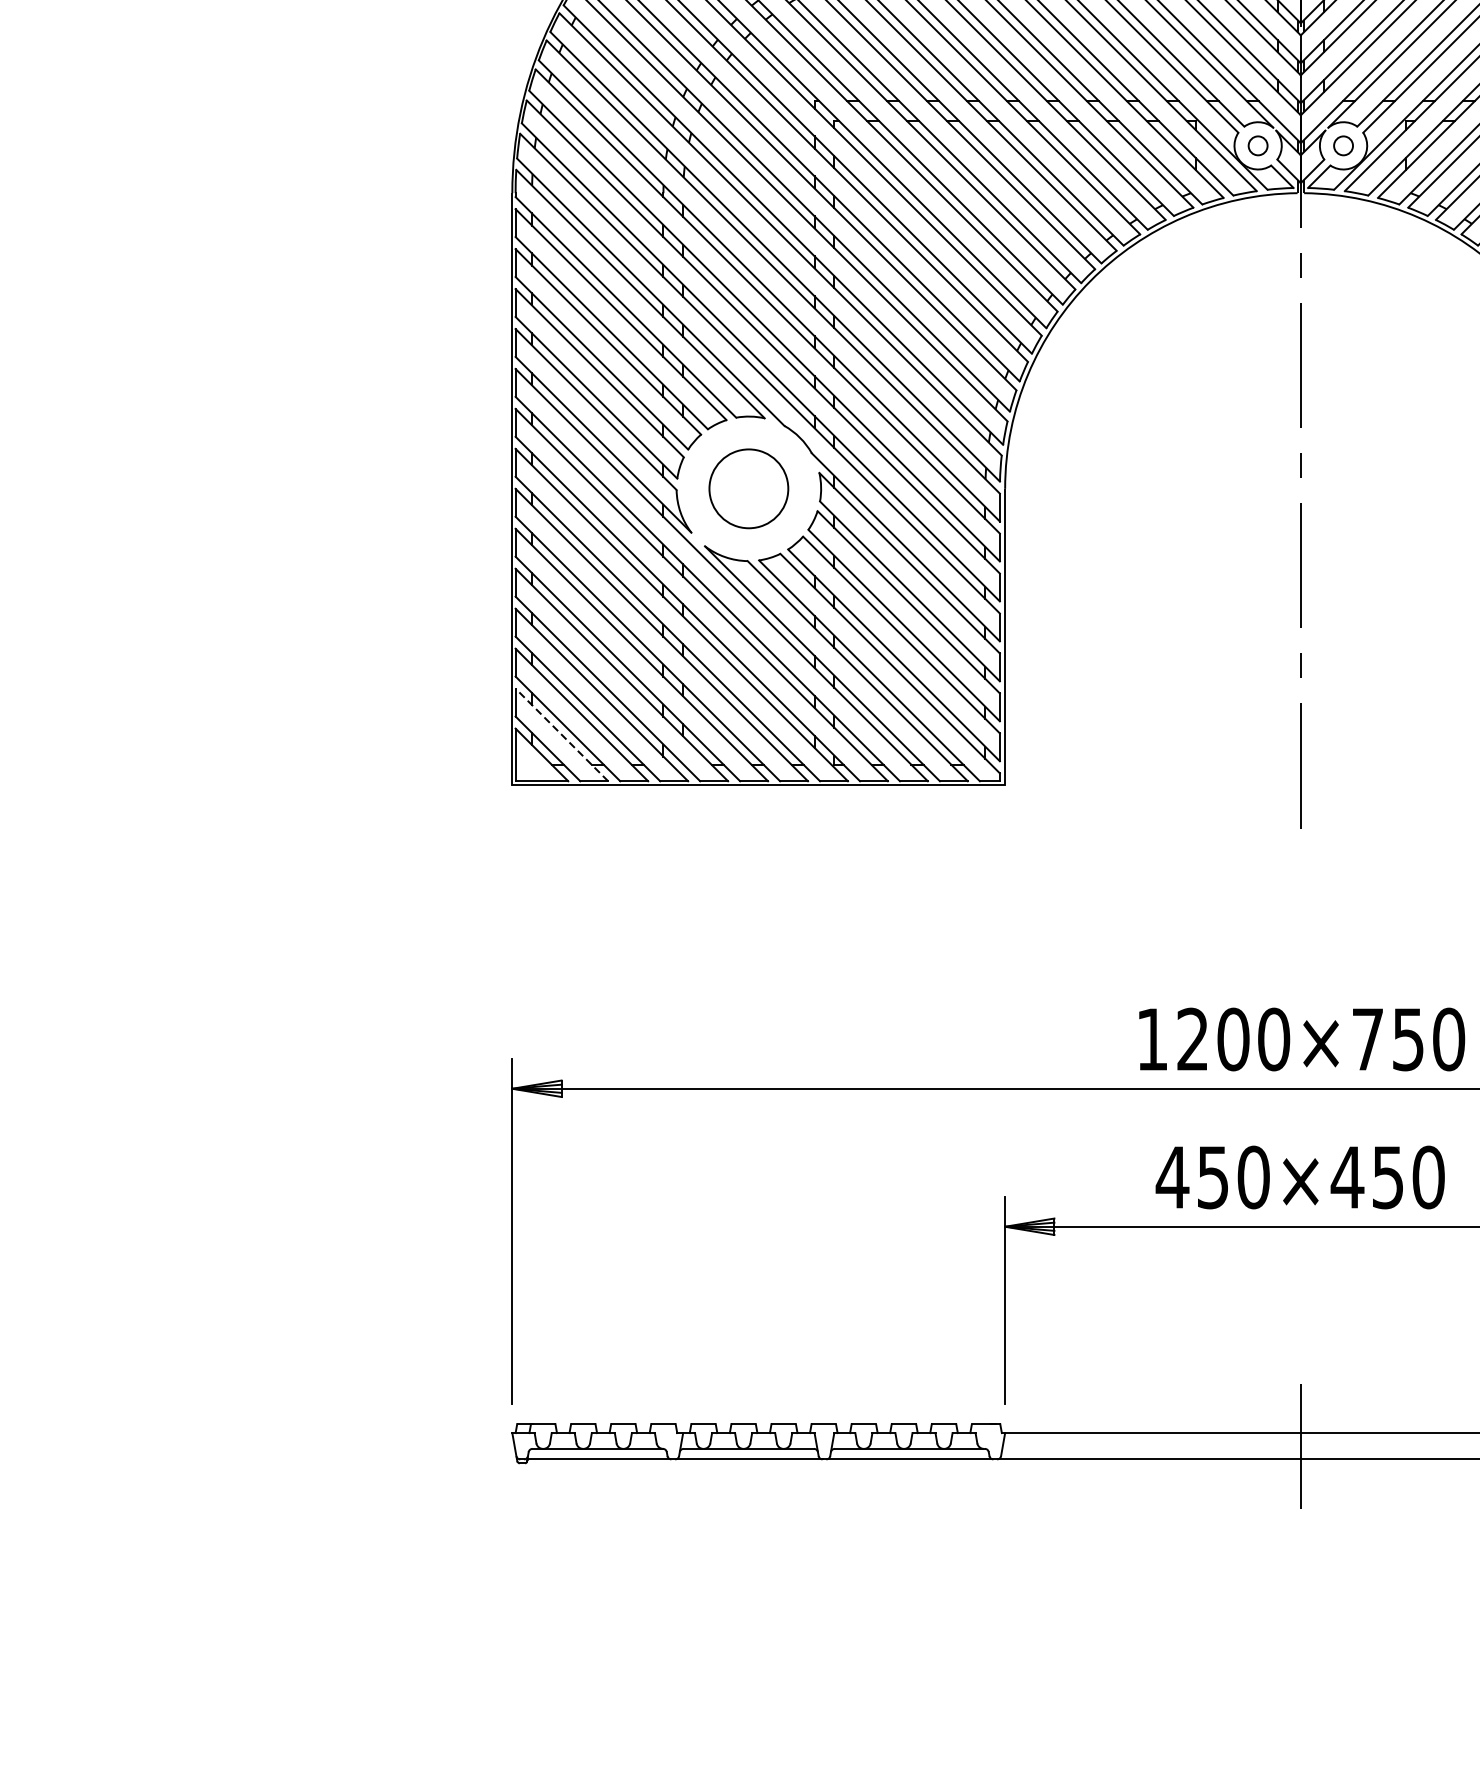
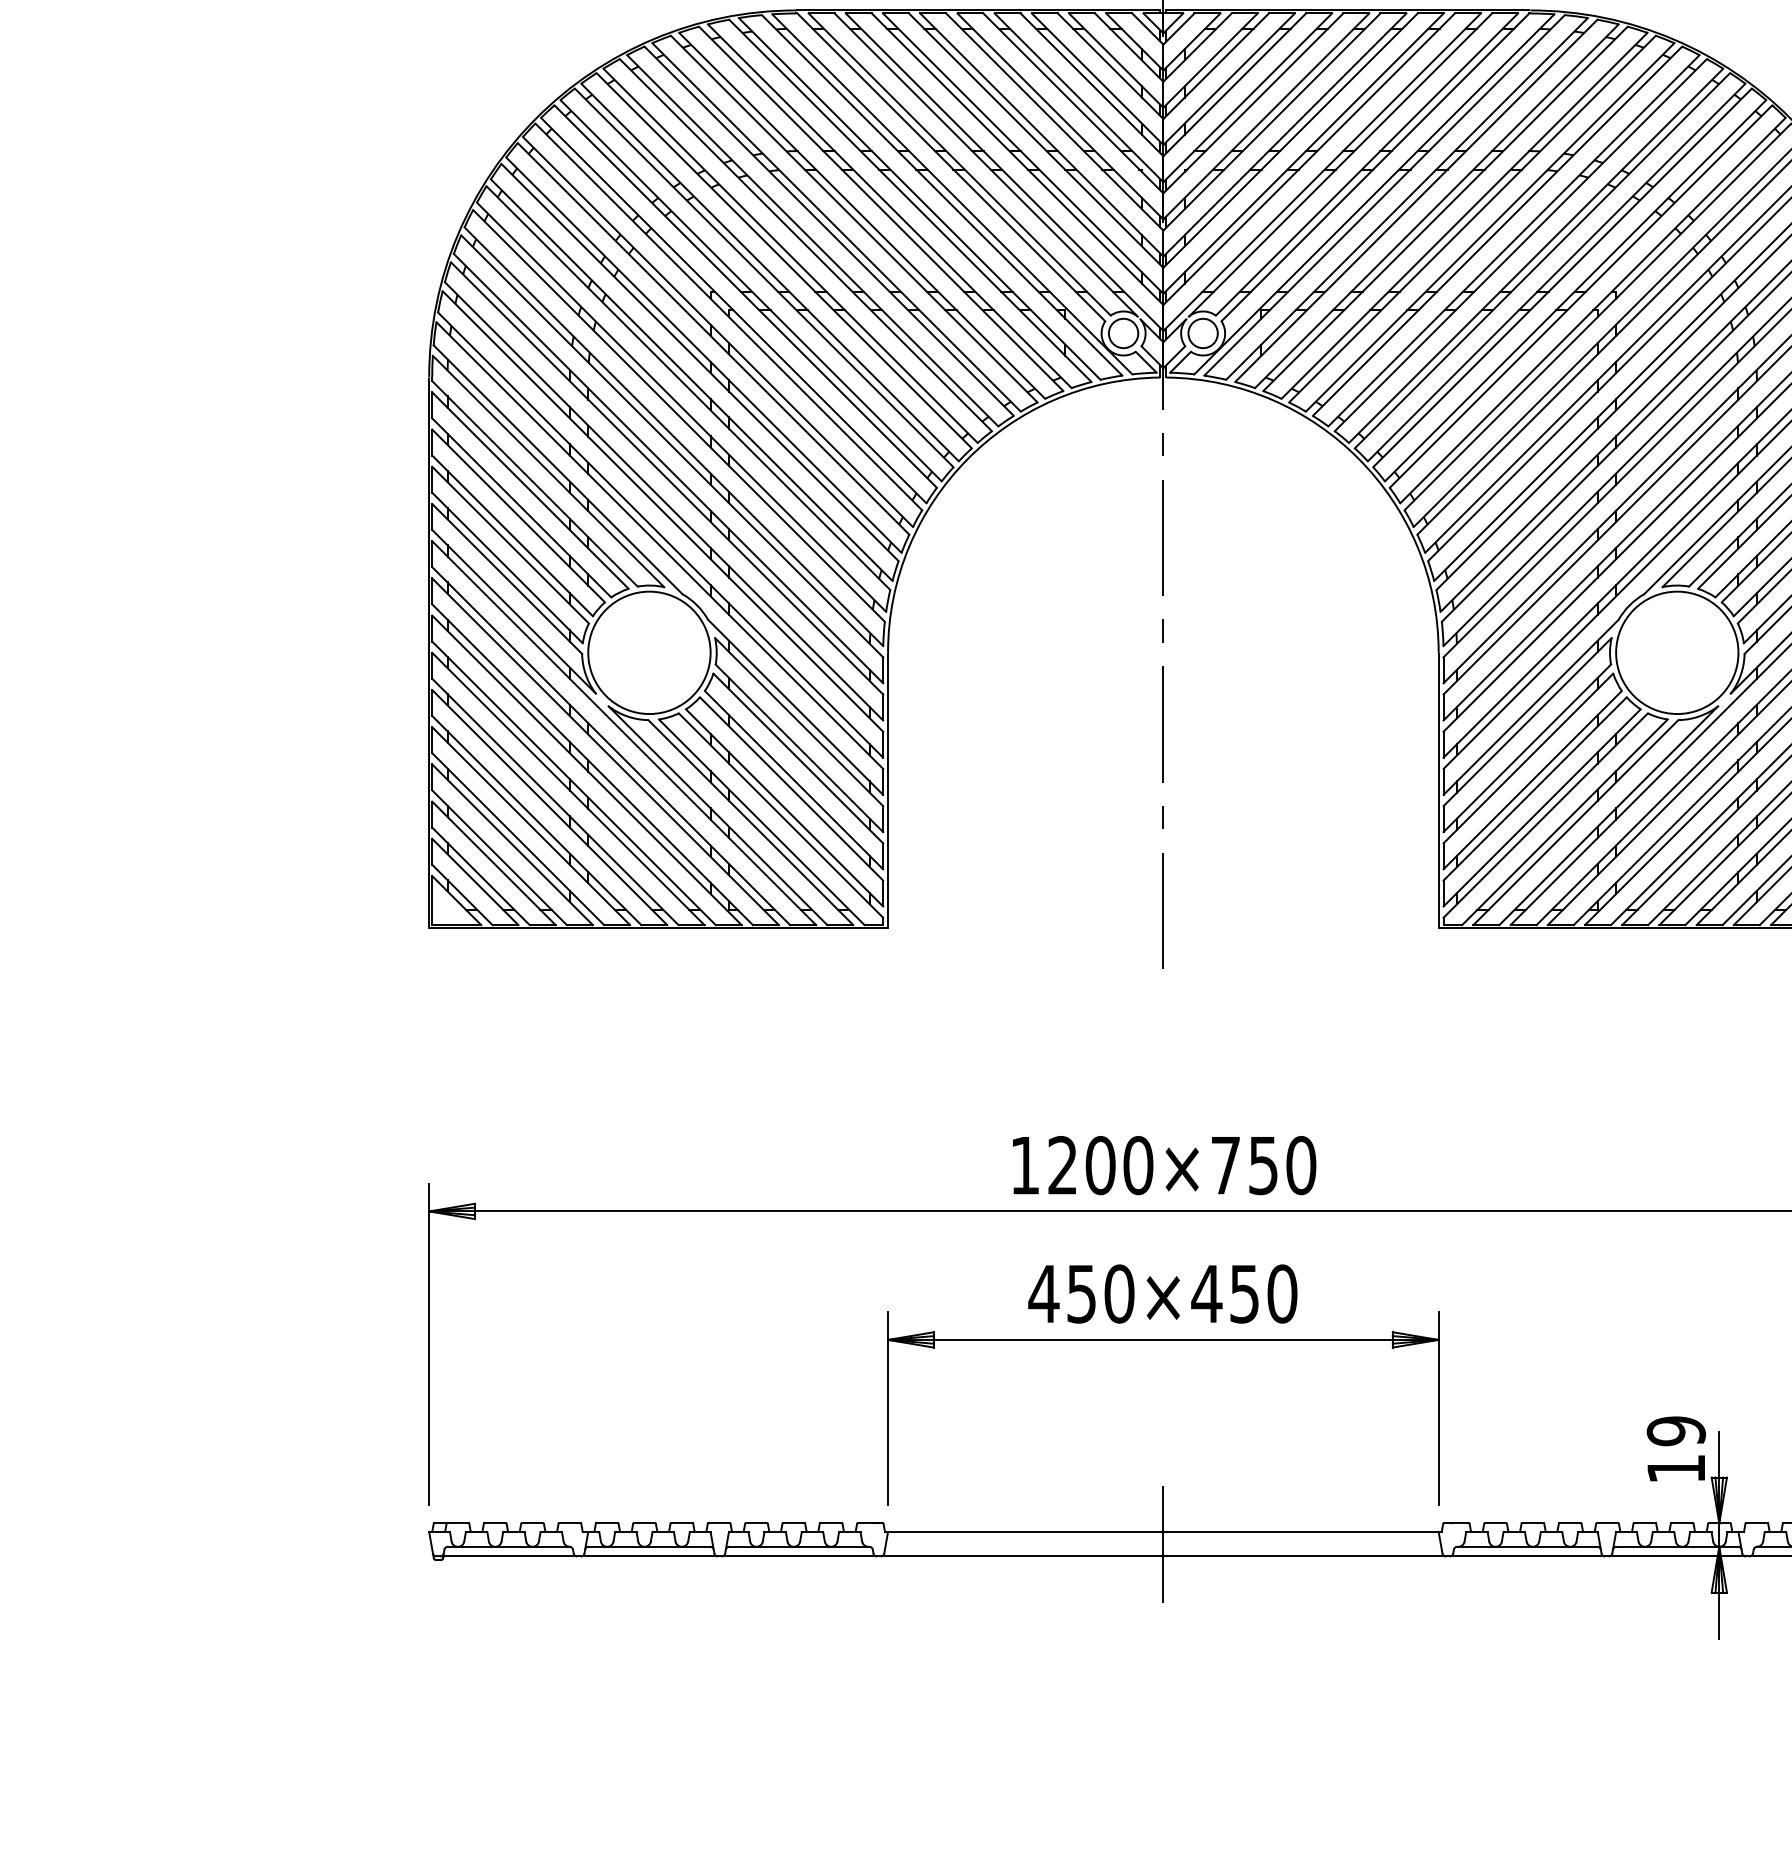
circle: (1258, 145) -> (1123, 333), size x1.67
circle: (1342, 145) -> (1202, 333), size x1.67
circle: (748, 488) -> (649, 652), size x1.67
line: (562, 734) -> (475, 881), dashed -> solid

